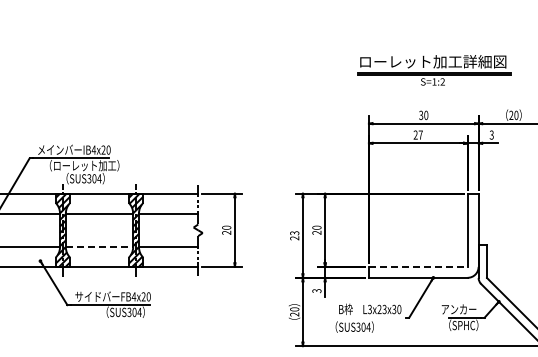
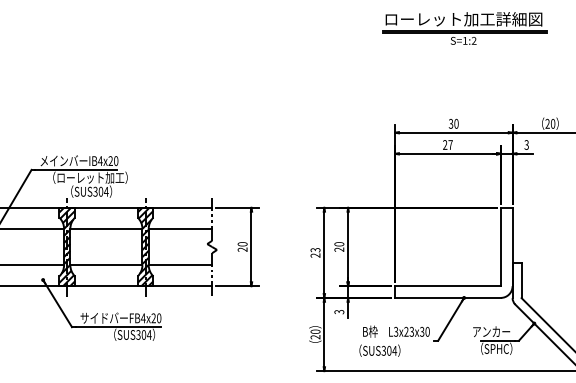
part: (434, 70) -> (465, 28), moved
line: (99, 246) -> (106, 264), dashed -> solid
line: (418, 266) -> (448, 285), dashed -> solid

